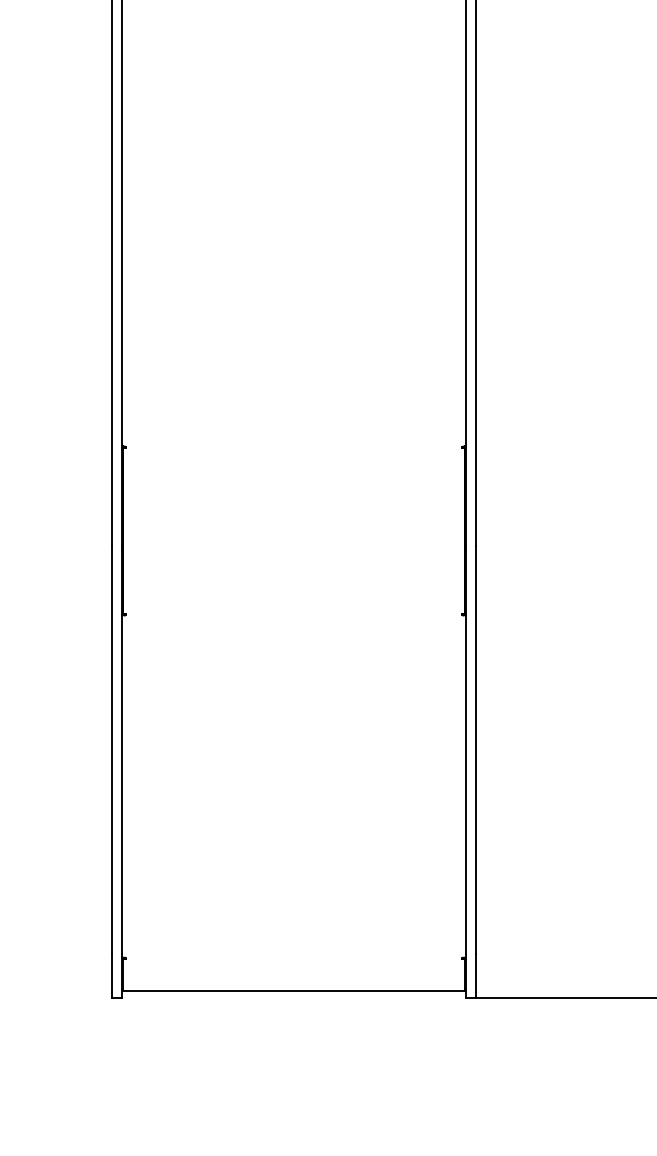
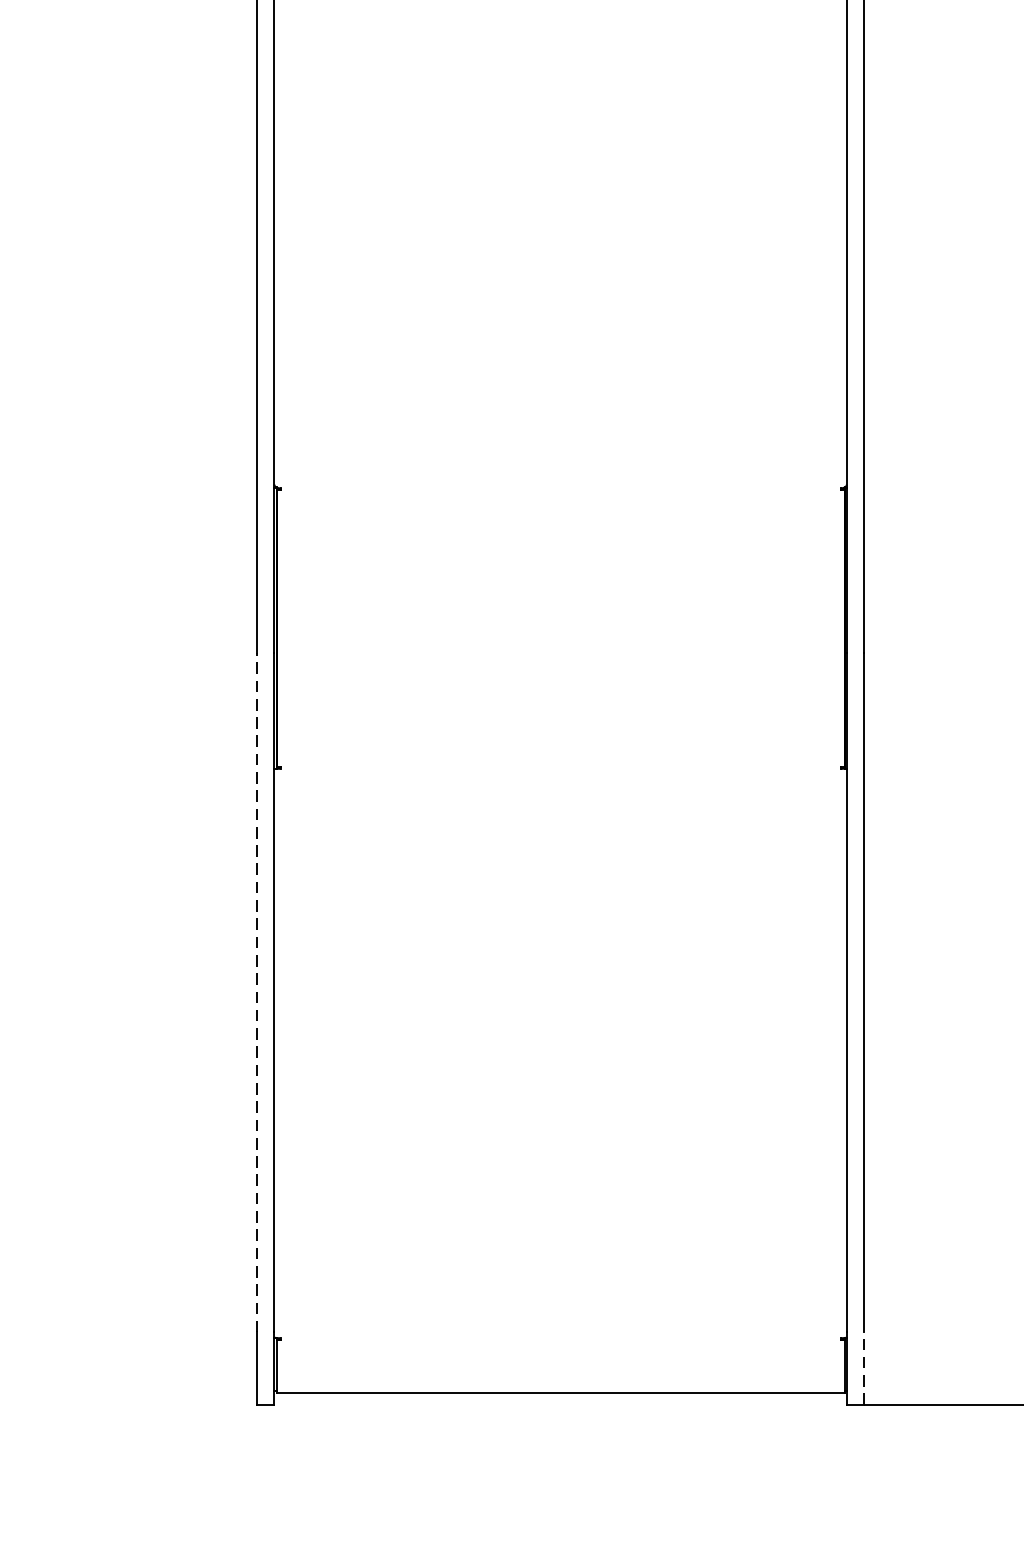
line: (111, 749) -> (256, 991), solid -> dashed
line: (476, 976) -> (863, 1369), solid -> dashed

